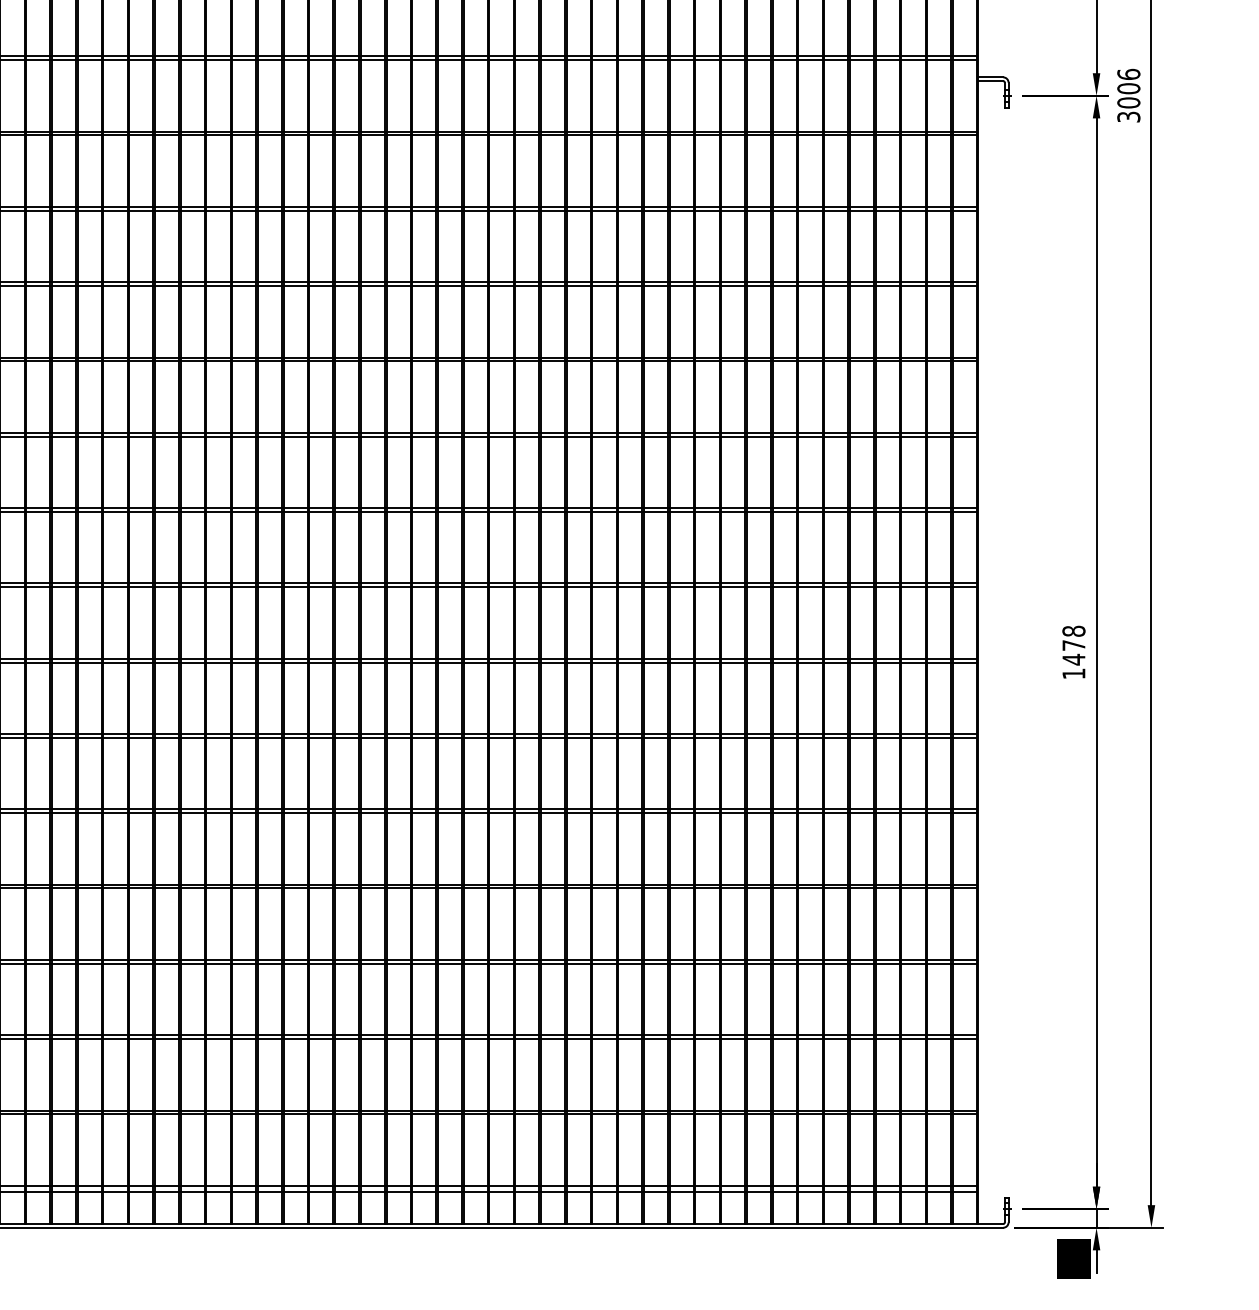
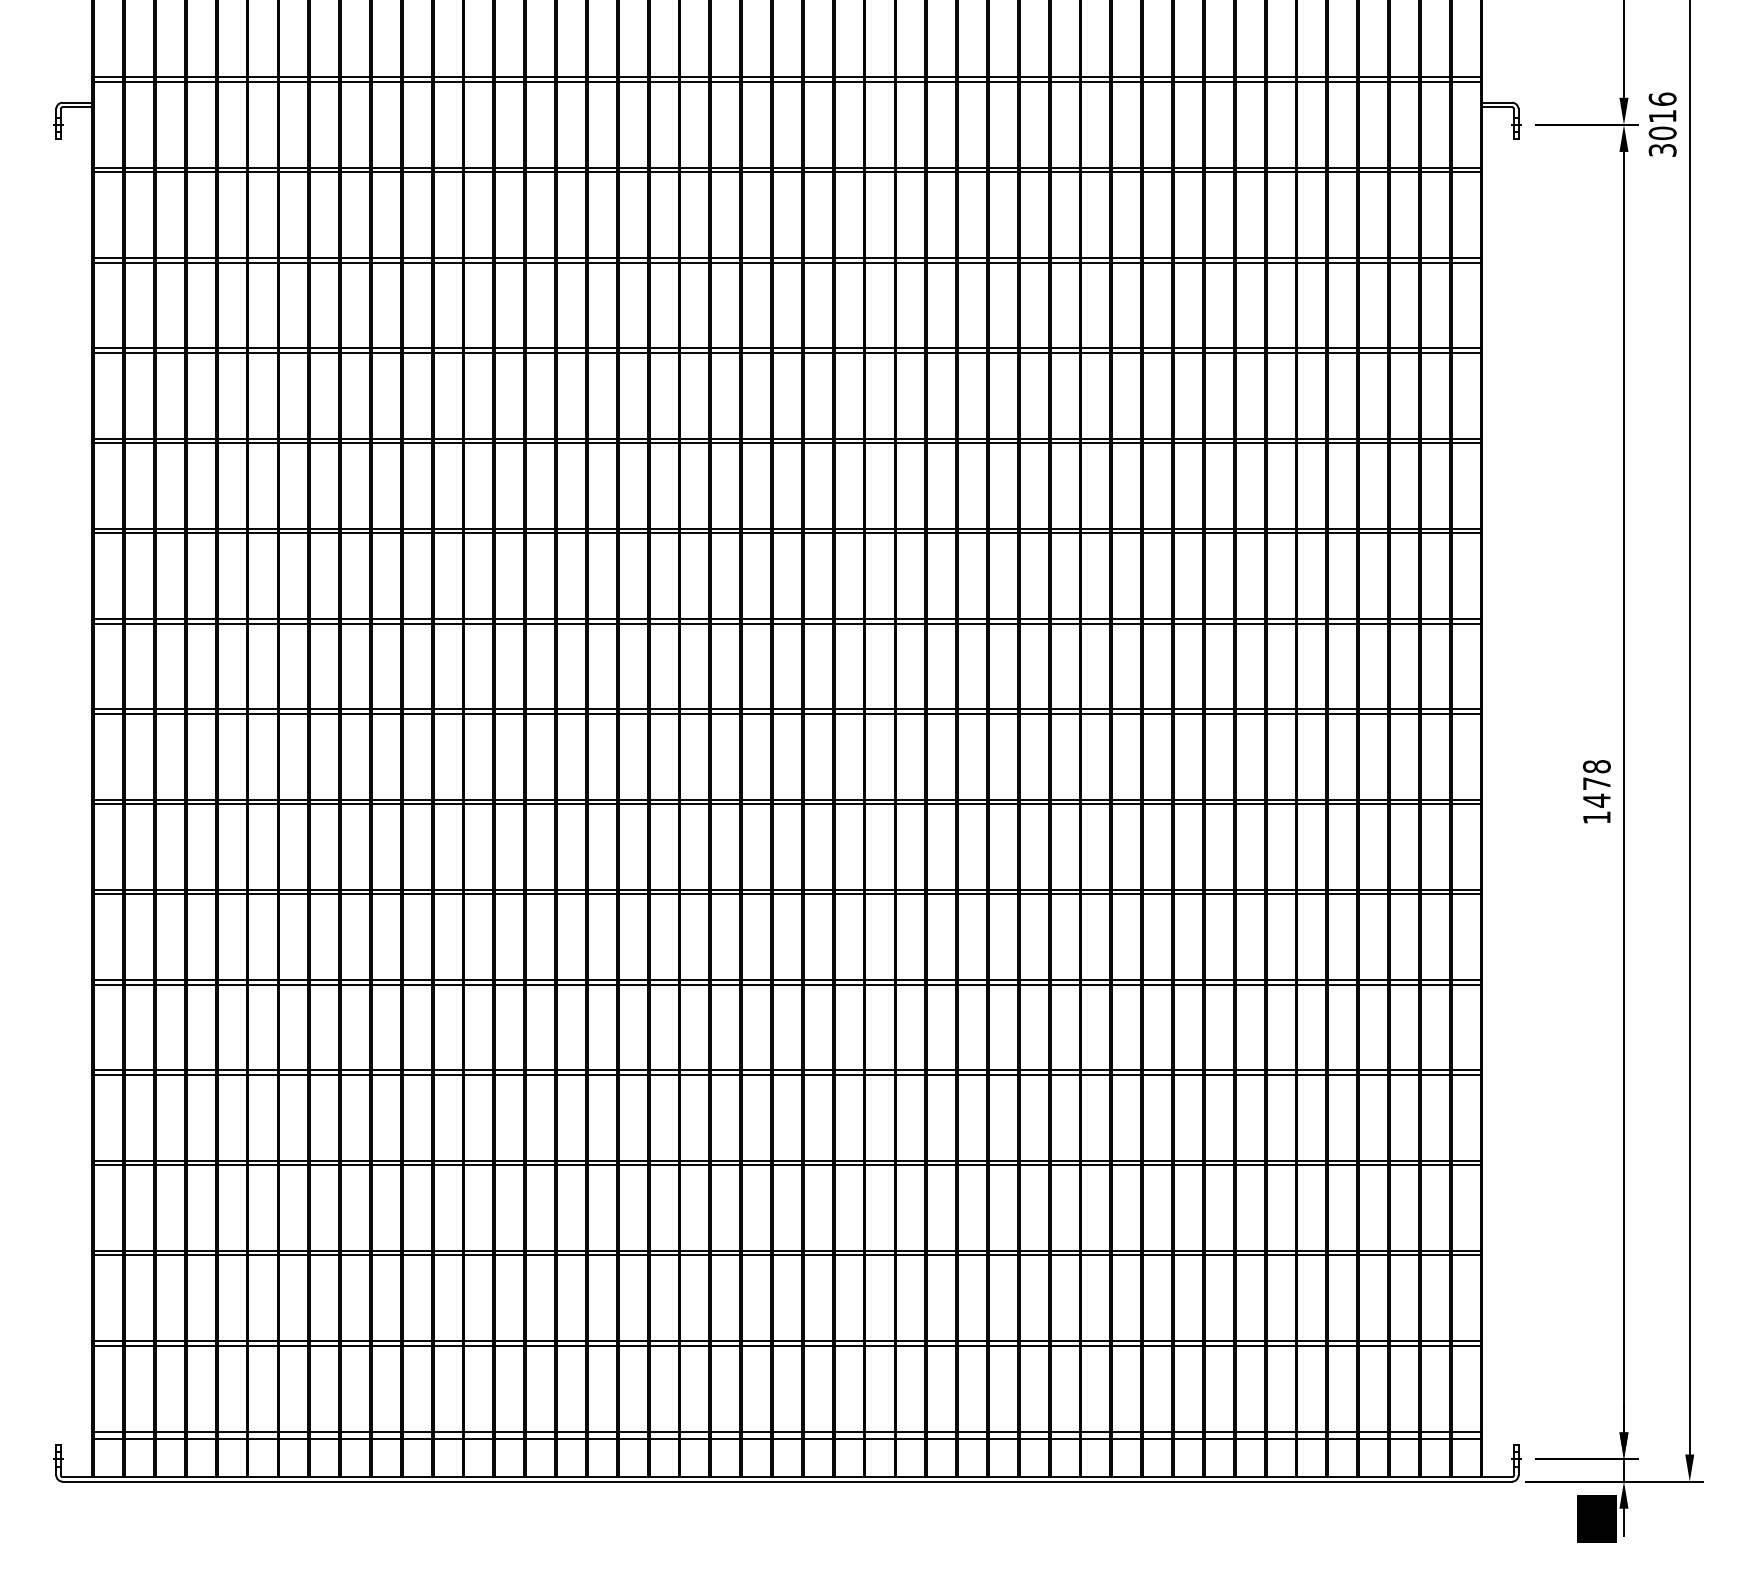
text: (1128, 88) -> (1662, 115), 3006 -> 3016

